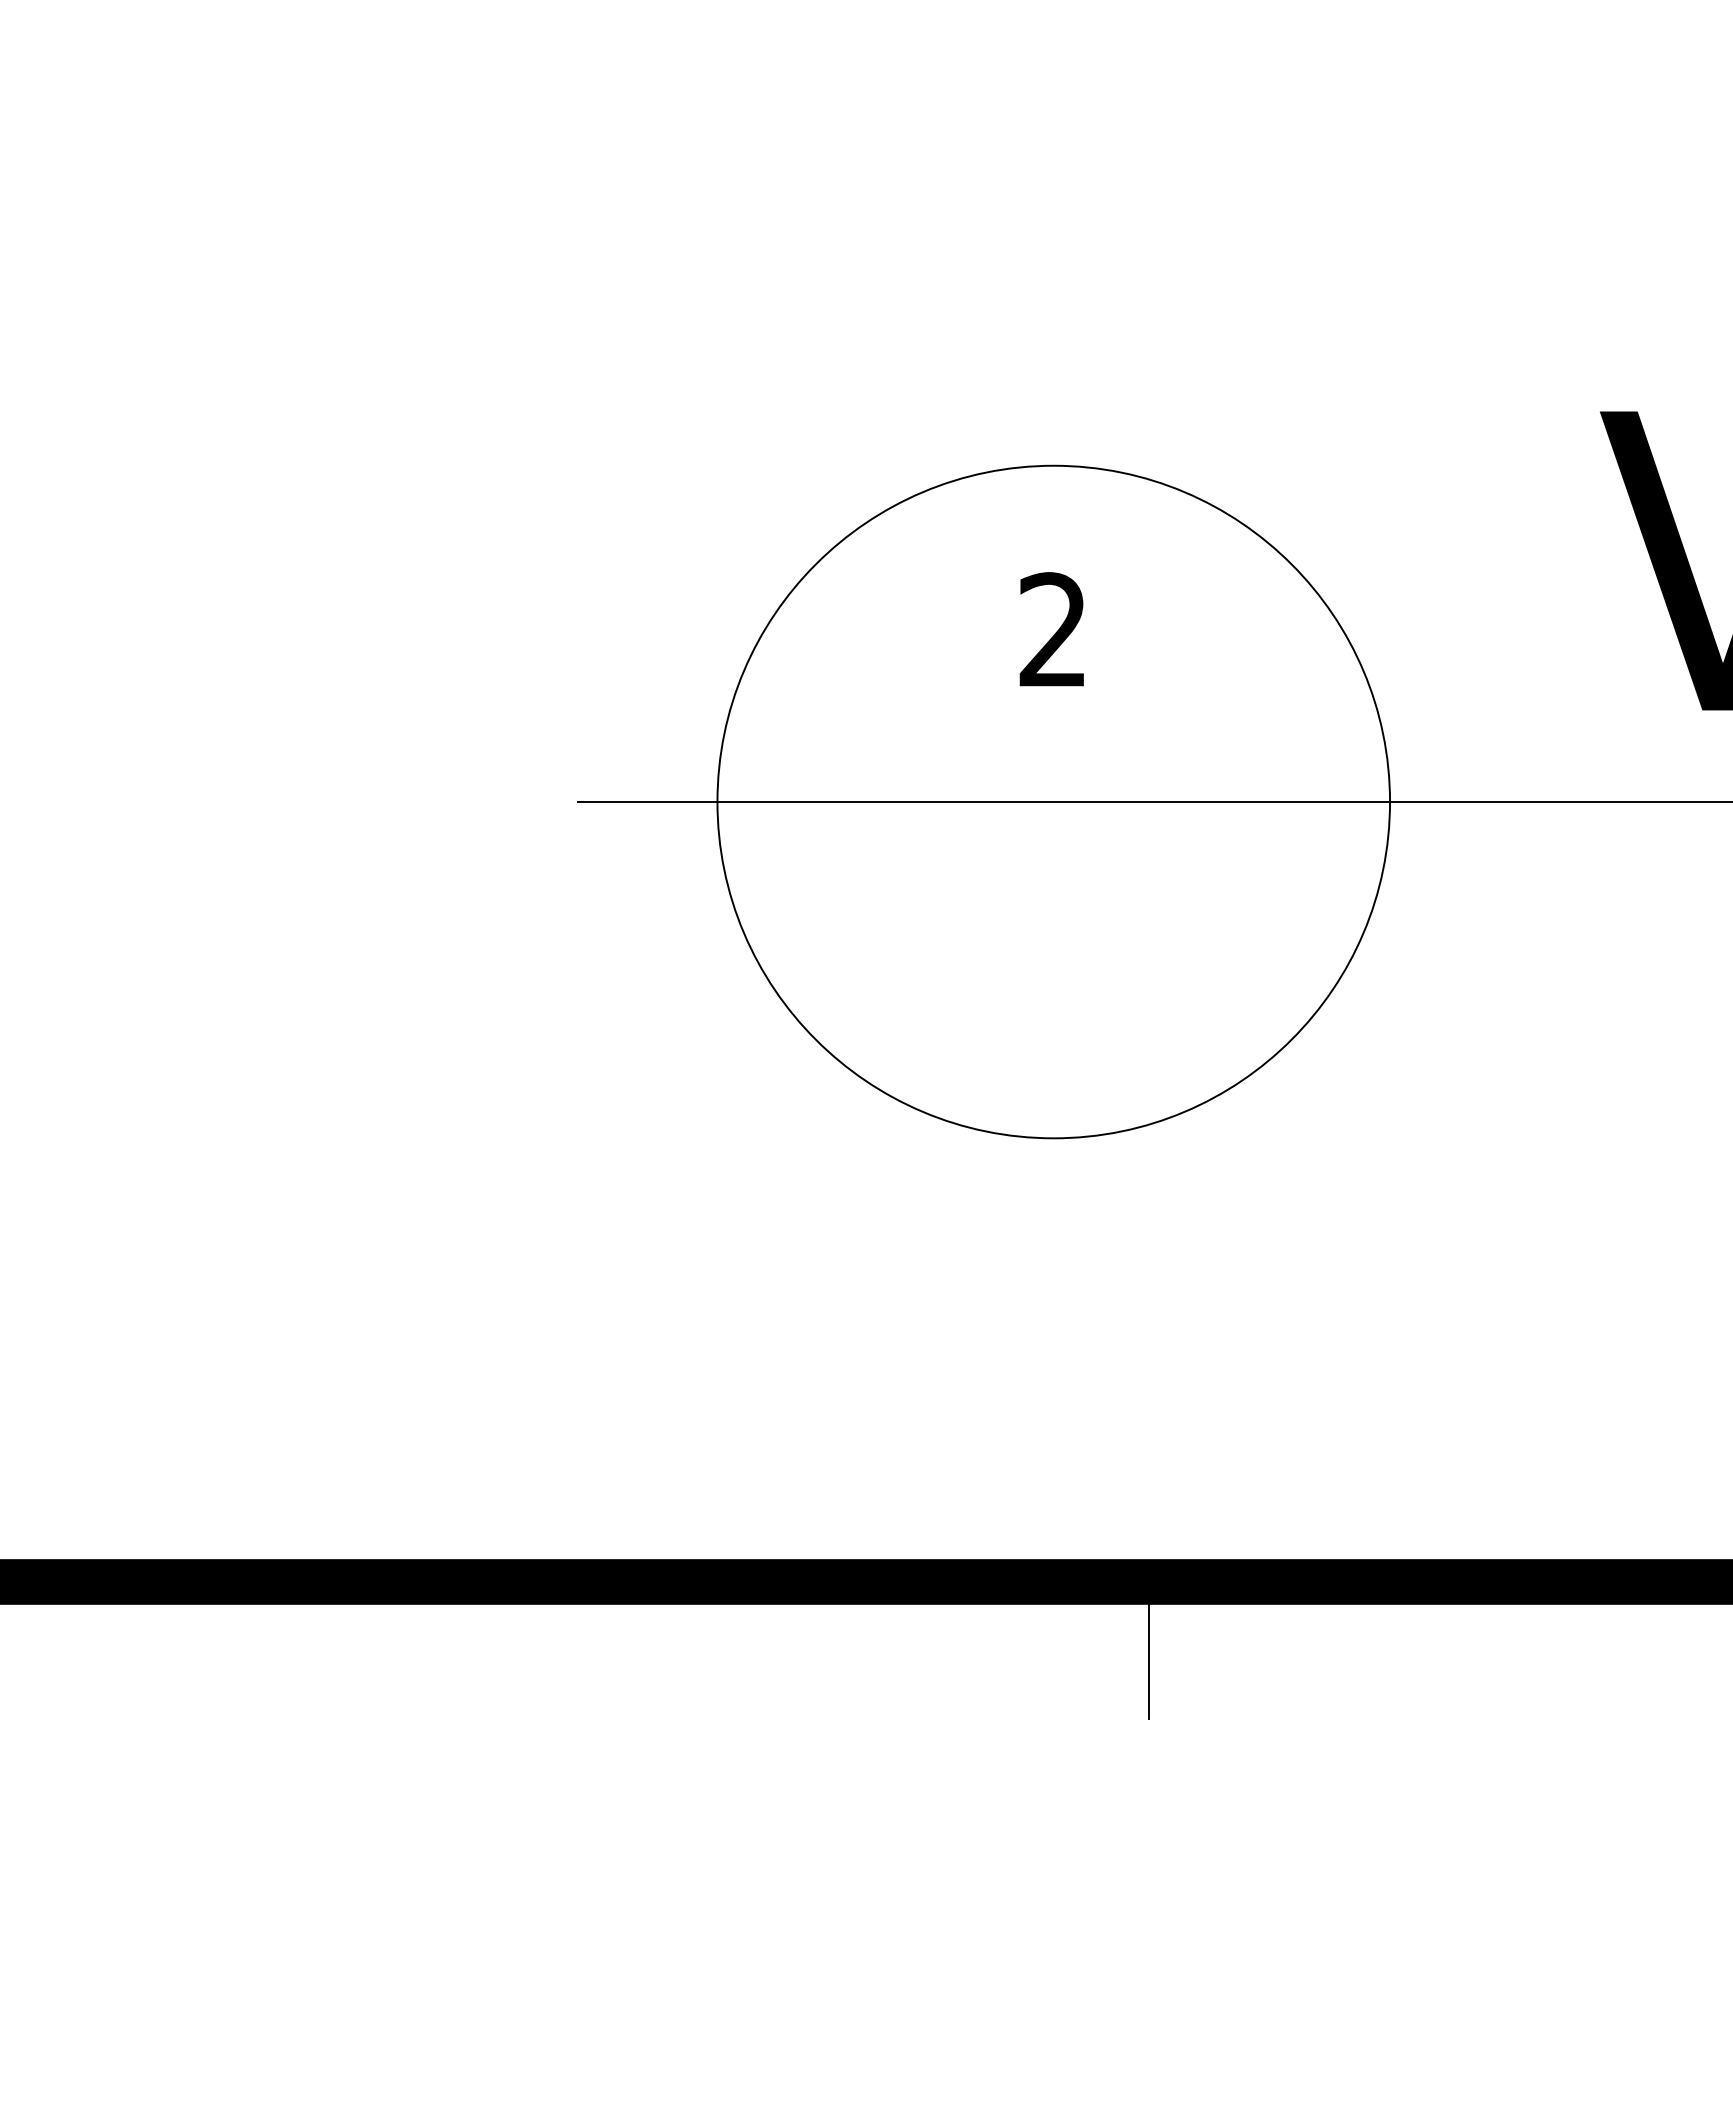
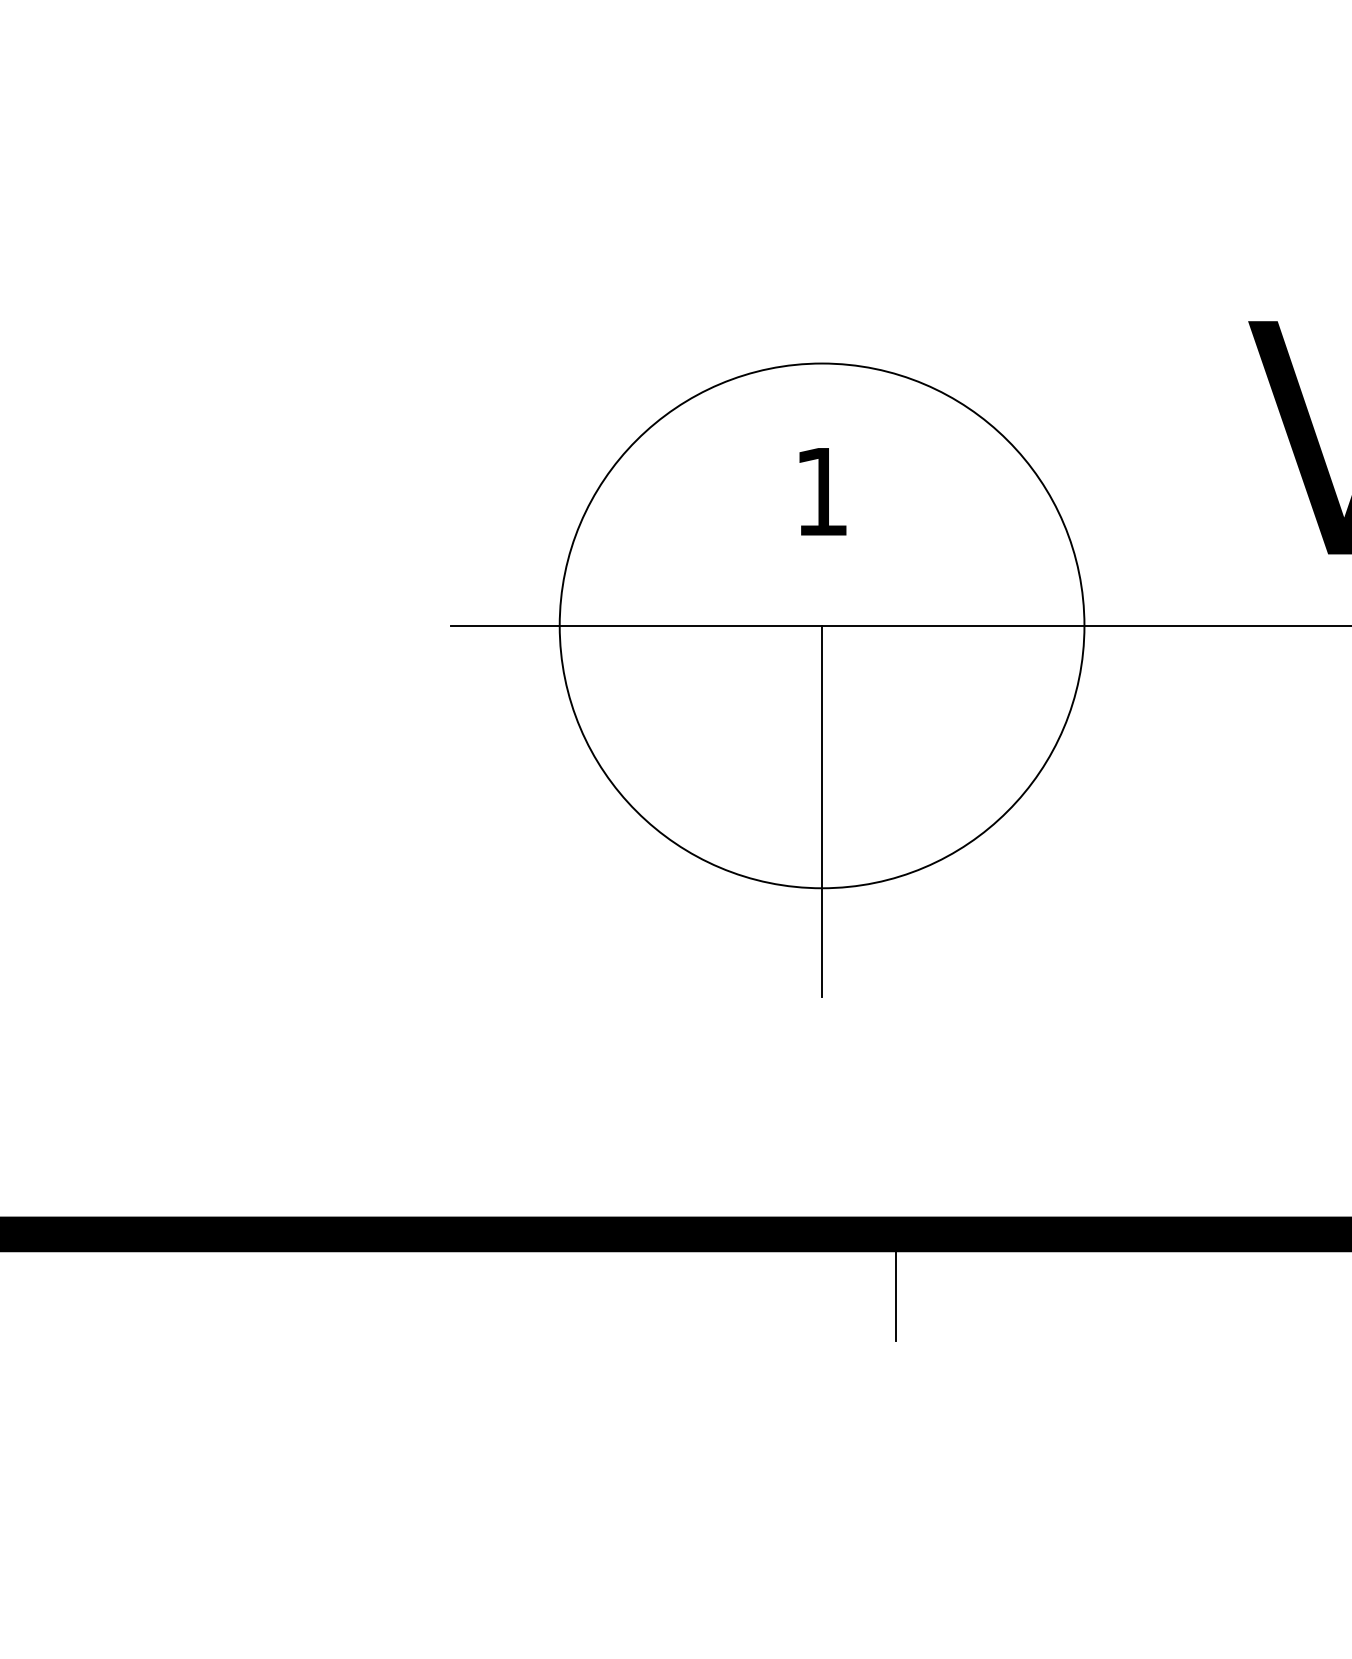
text: (1051, 629) -> (820, 491), 2 -> 1
line: (1053, 1039) -> (821, 811), added

